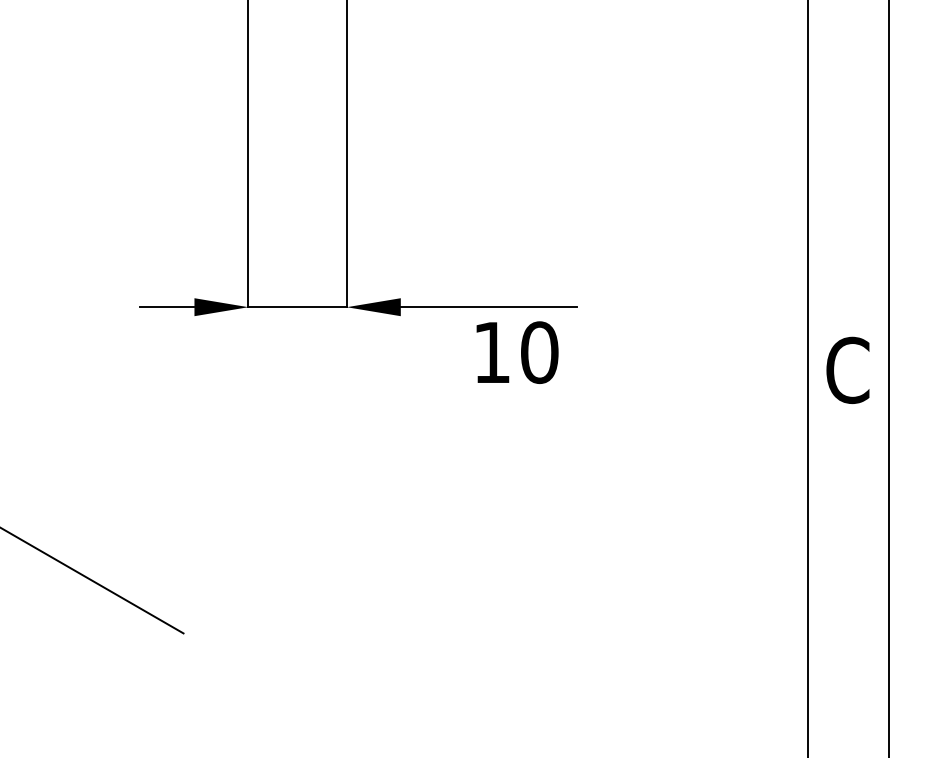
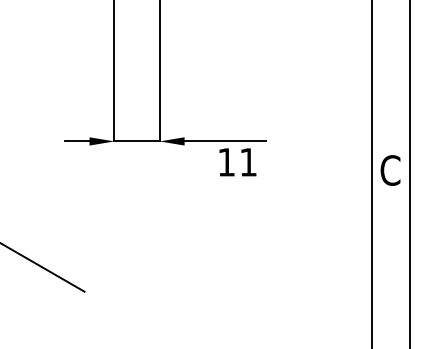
text: (539, 352) -> (248, 162), 10 -> 11

